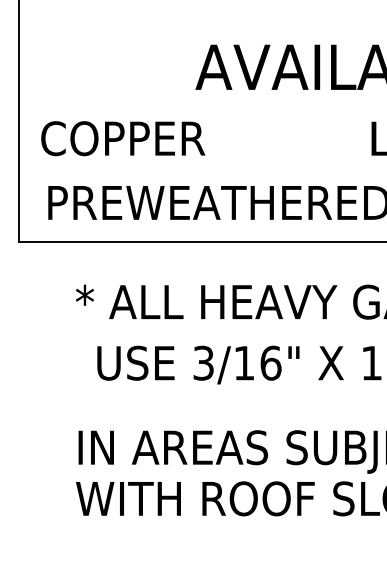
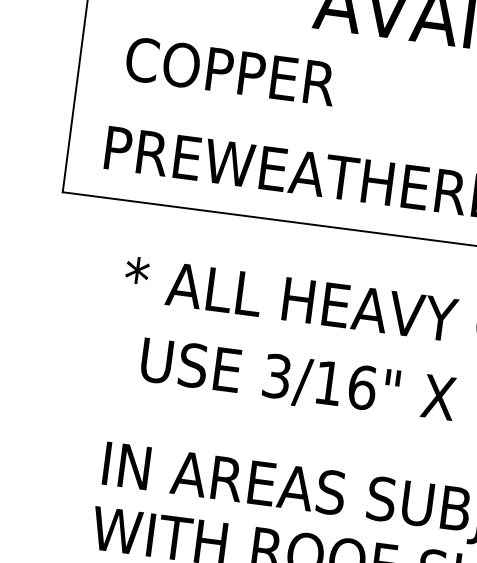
text: (123, 138) -> (231, 71), moved

